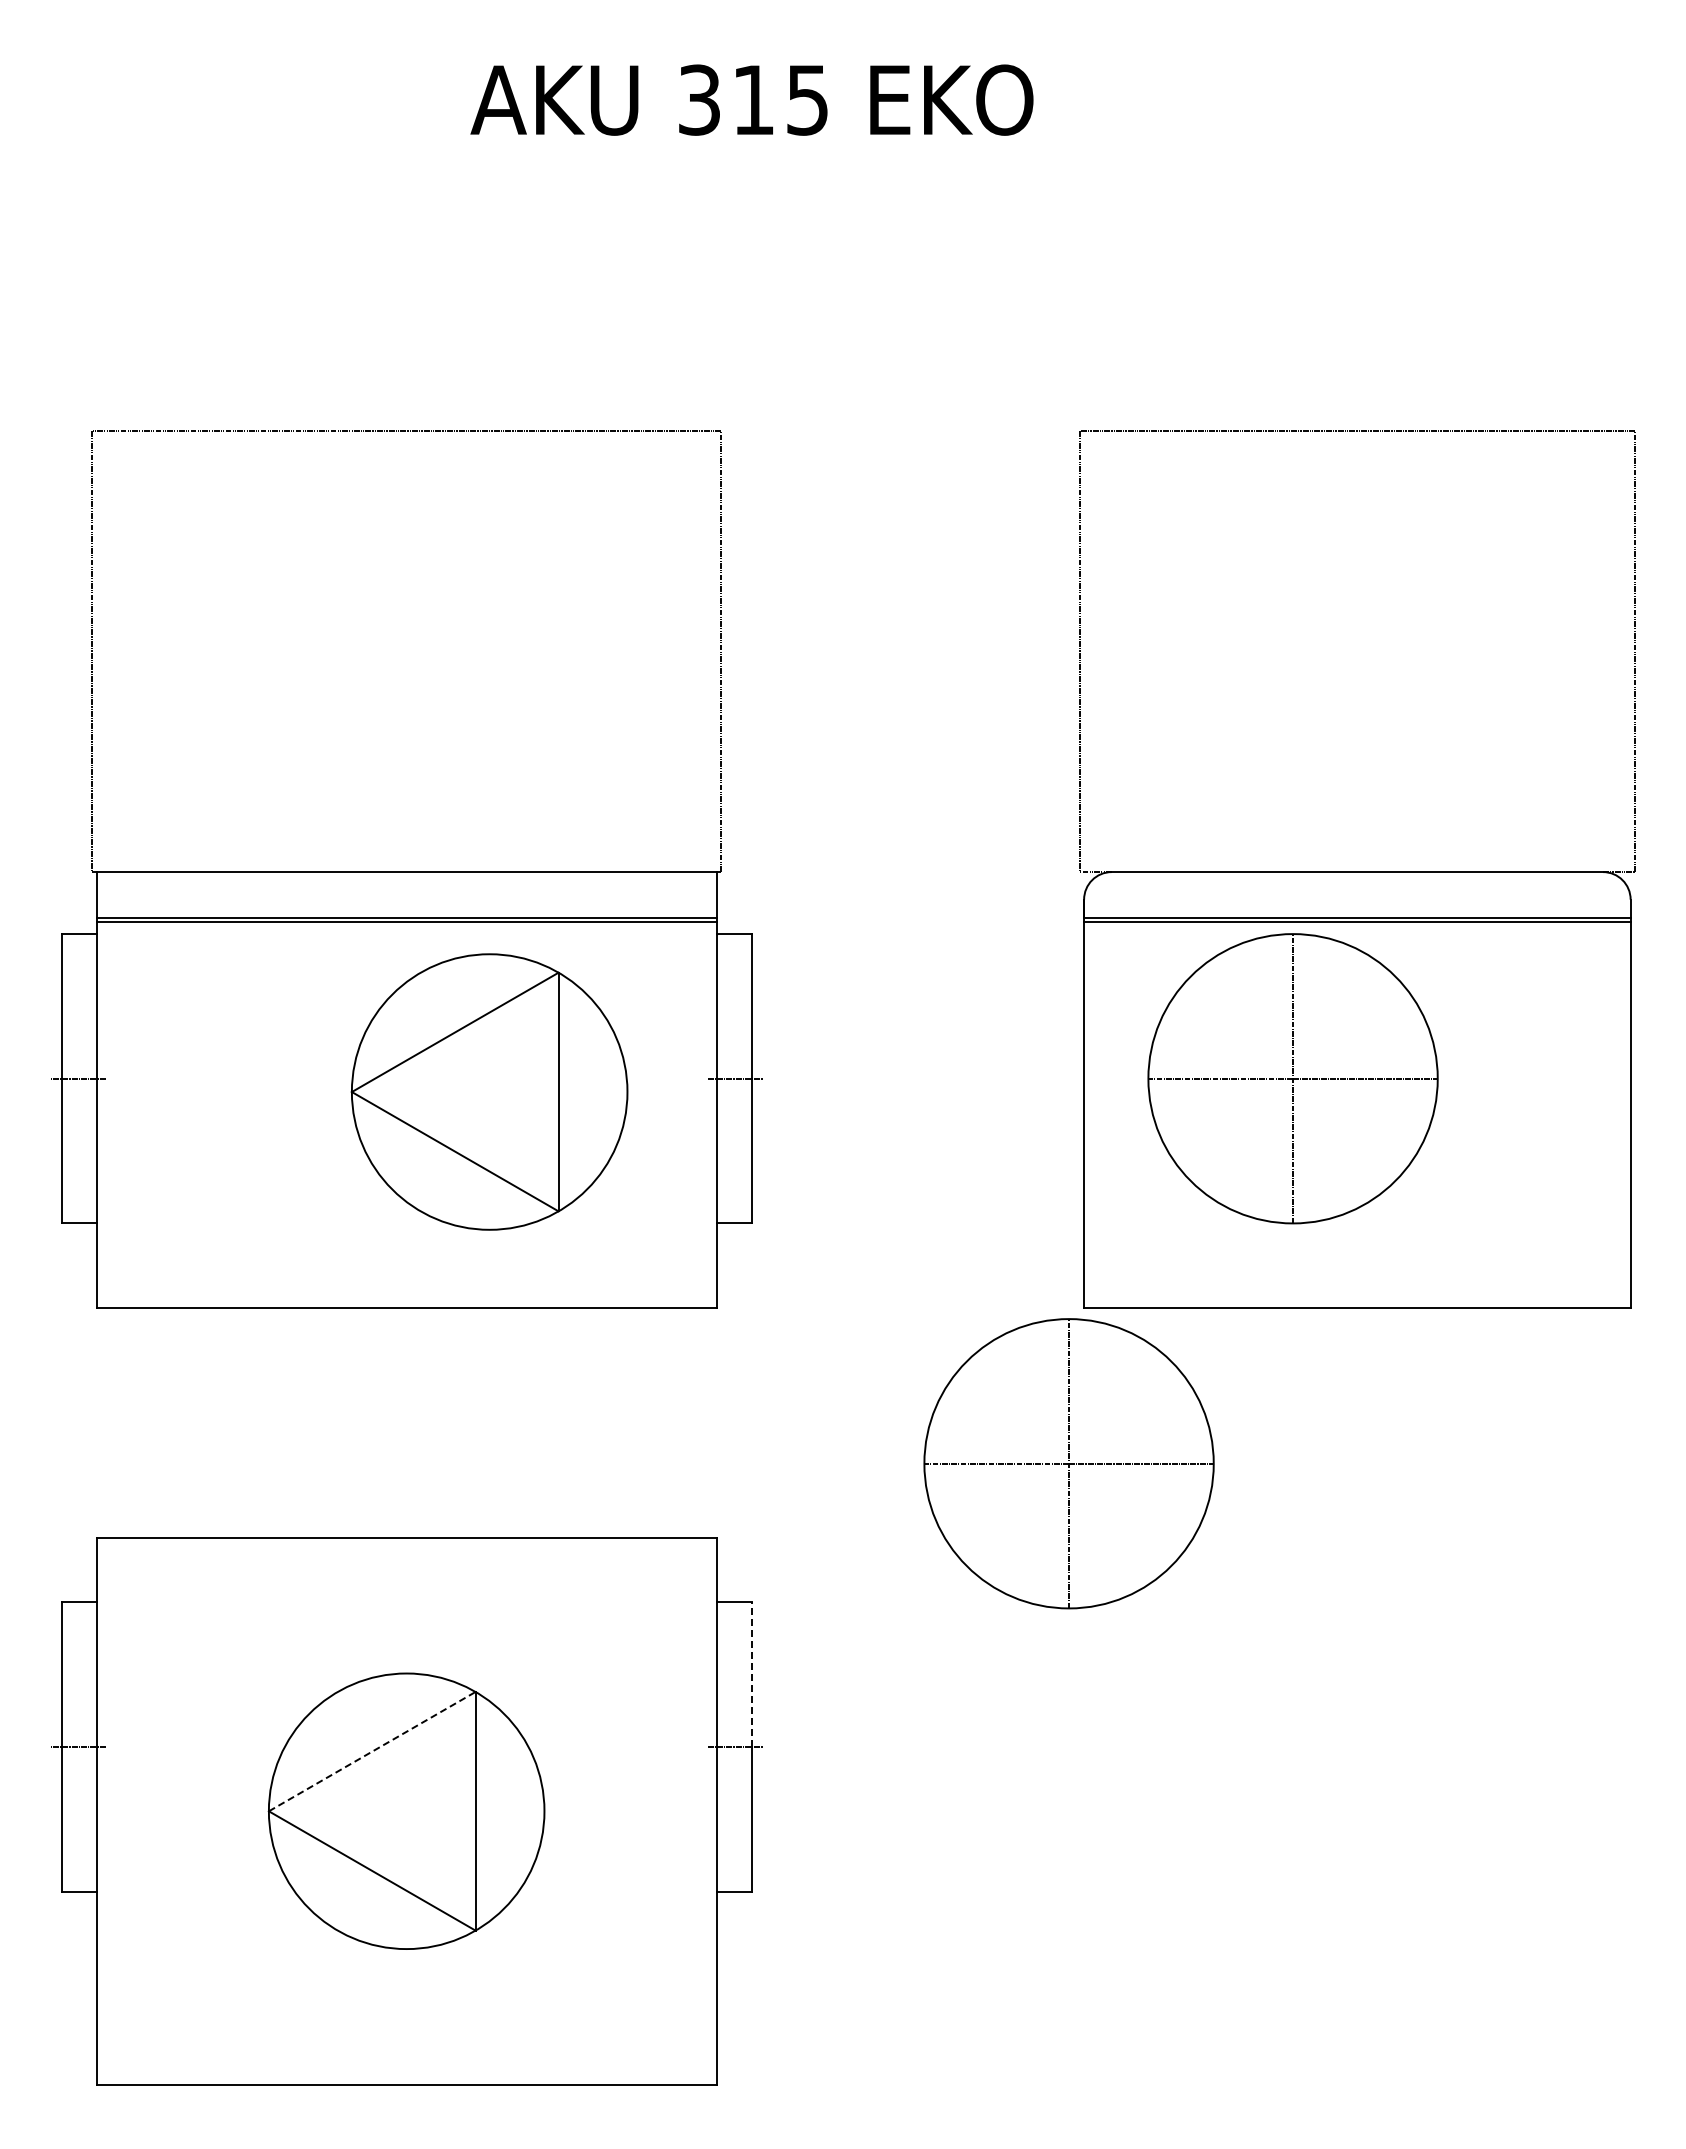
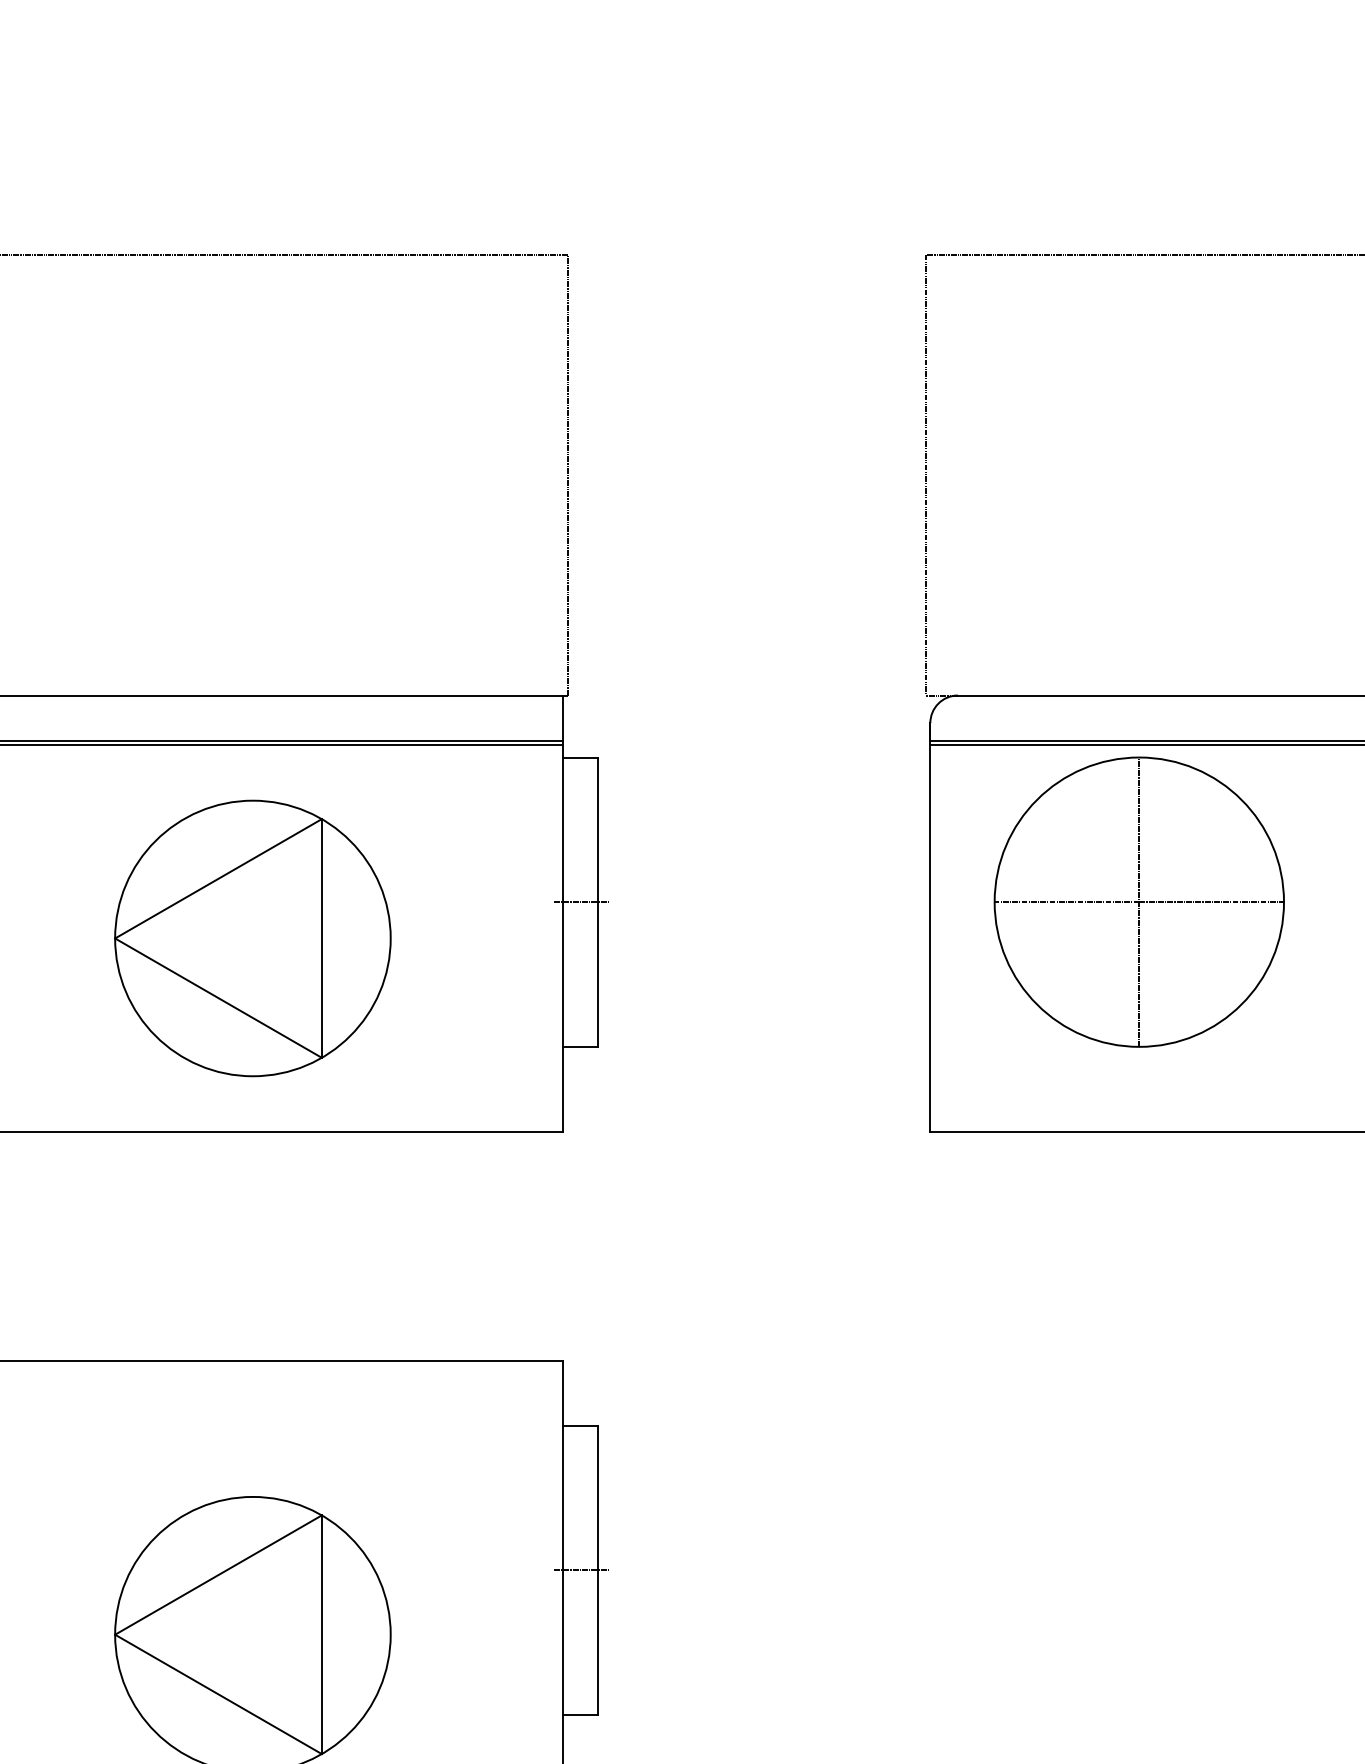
part: (489, 1091) -> (252, 937), moved
part: (1068, 1463) -> (914, 1286), removed
line: (751, 1674) -> (597, 1497), dashed -> solid
line: (372, 1751) -> (218, 1574), dashed -> solid

